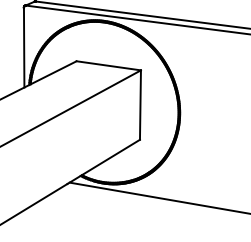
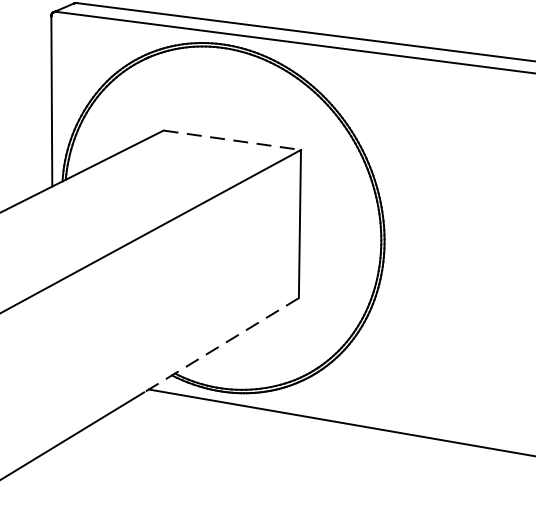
line: (108, 65) -> (231, 139), solid -> dashed
line: (103, 162) -> (221, 346), solid -> dashed

